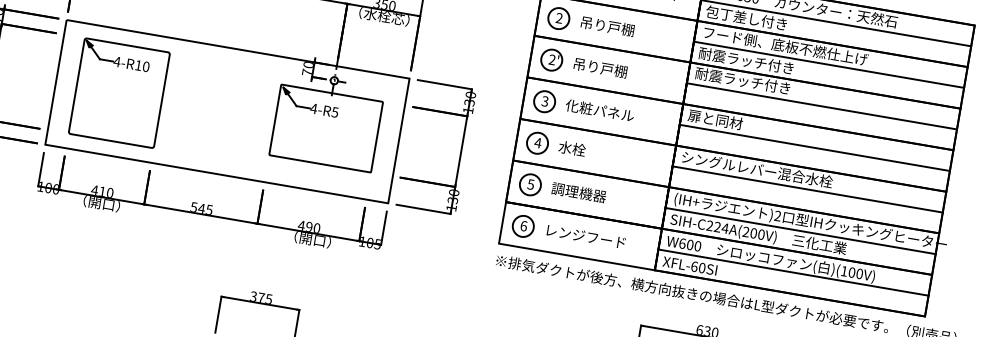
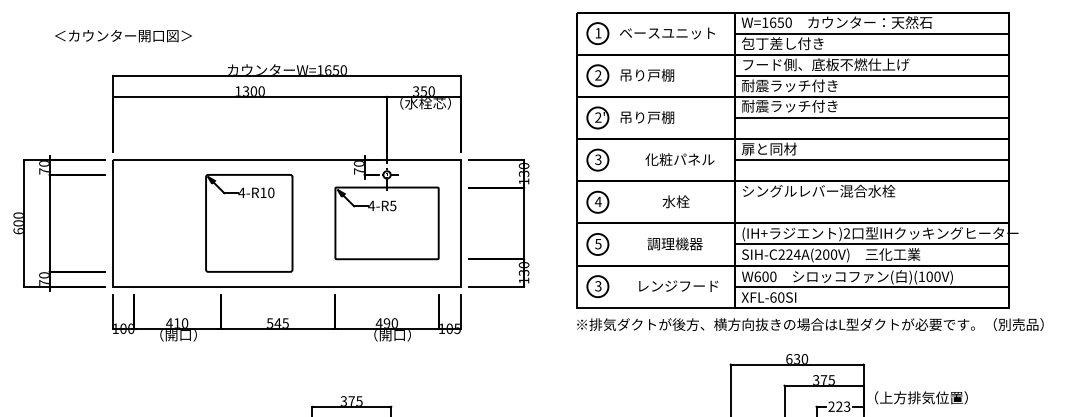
part: (119, 93) -> (249, 223), moved
text: (599, 110) -> (679, 159), moved
text: (571, 148) -> (675, 201), moved
line: (807, 189) -> (871, 202), removed
text: (578, 192) -> (674, 243), moved
text: (523, 226) -> (598, 286), 6 -> 3
text: (586, 236) -> (678, 285), moved

